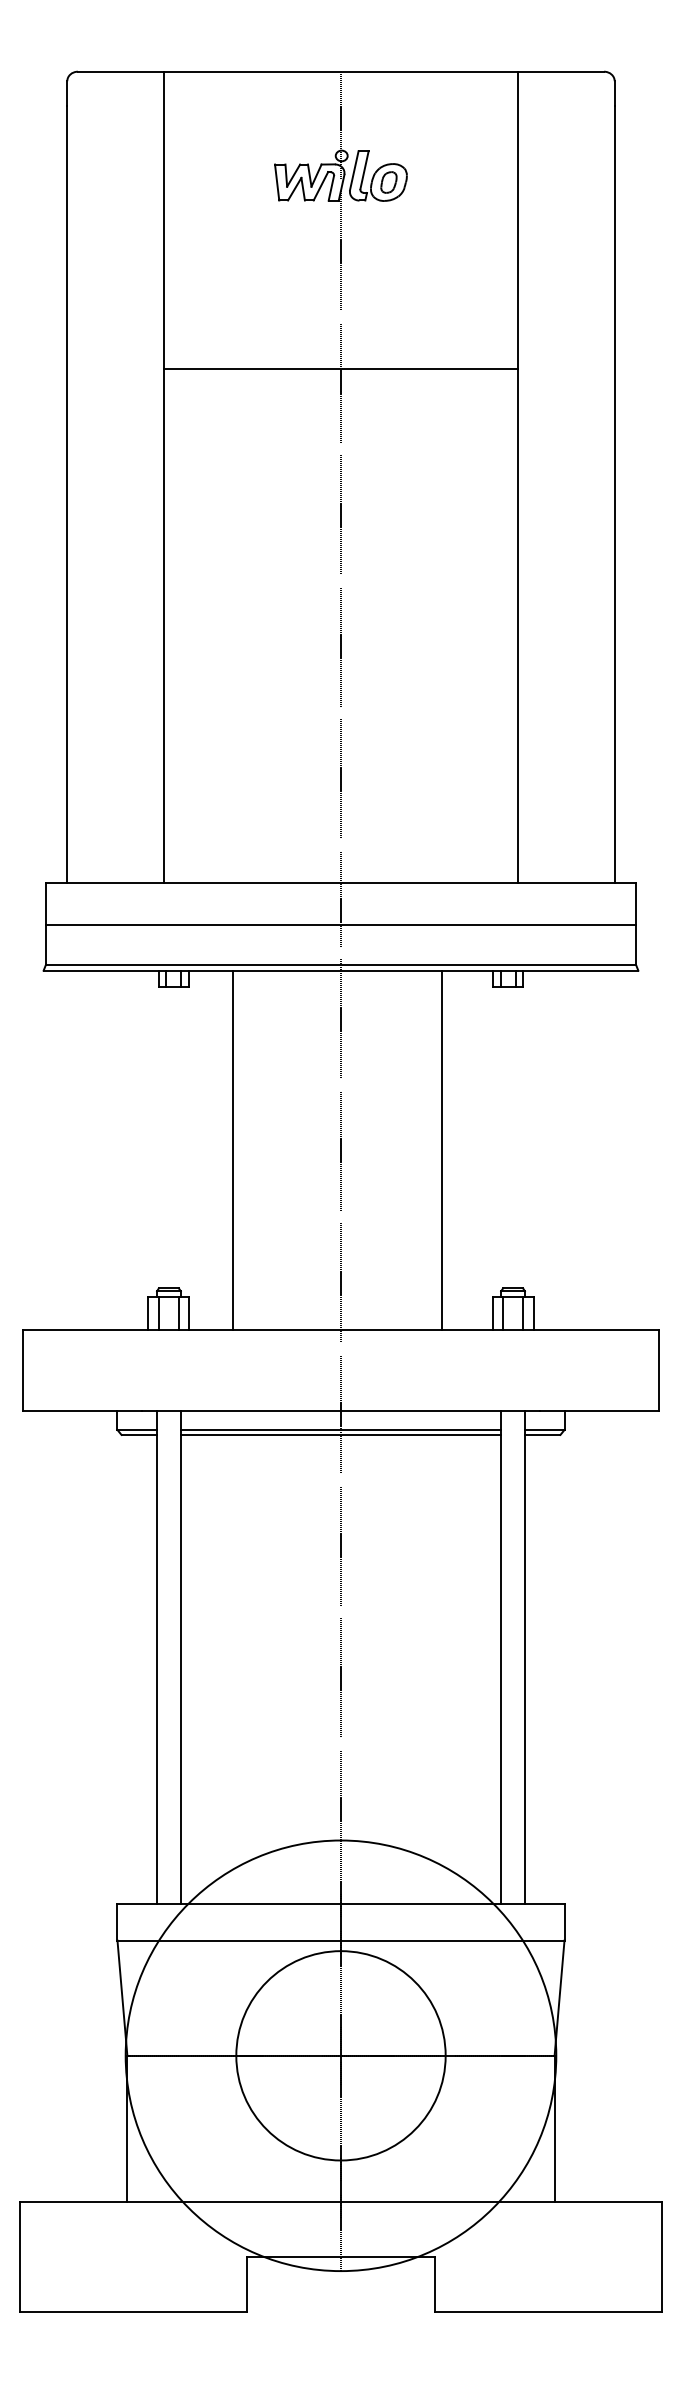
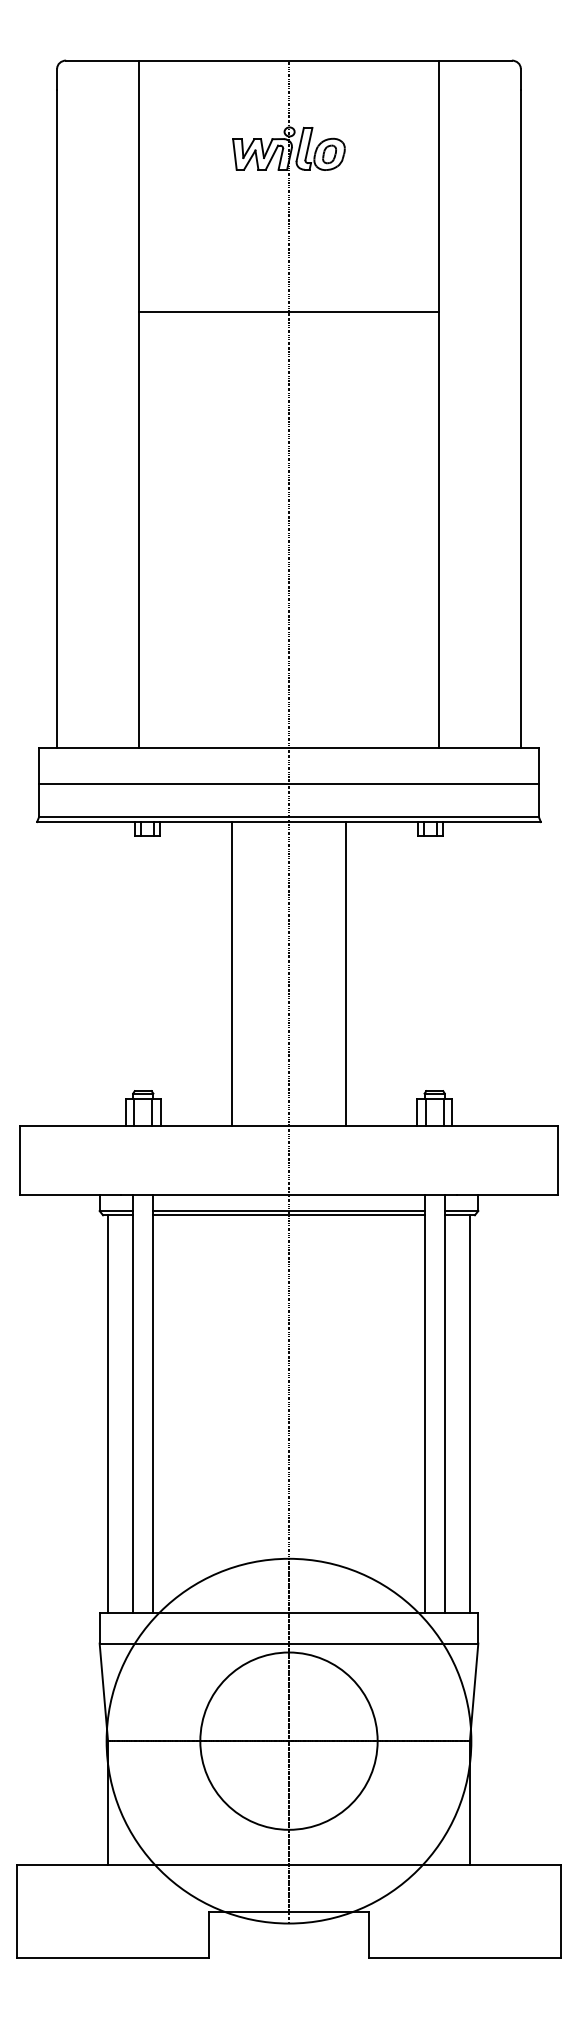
line: (232, 1150) -> (231, 974), moved
line: (441, 1150) -> (346, 974), moved
line: (127, 1668) -> (108, 1413), added
line: (554, 1668) -> (469, 1413), added

